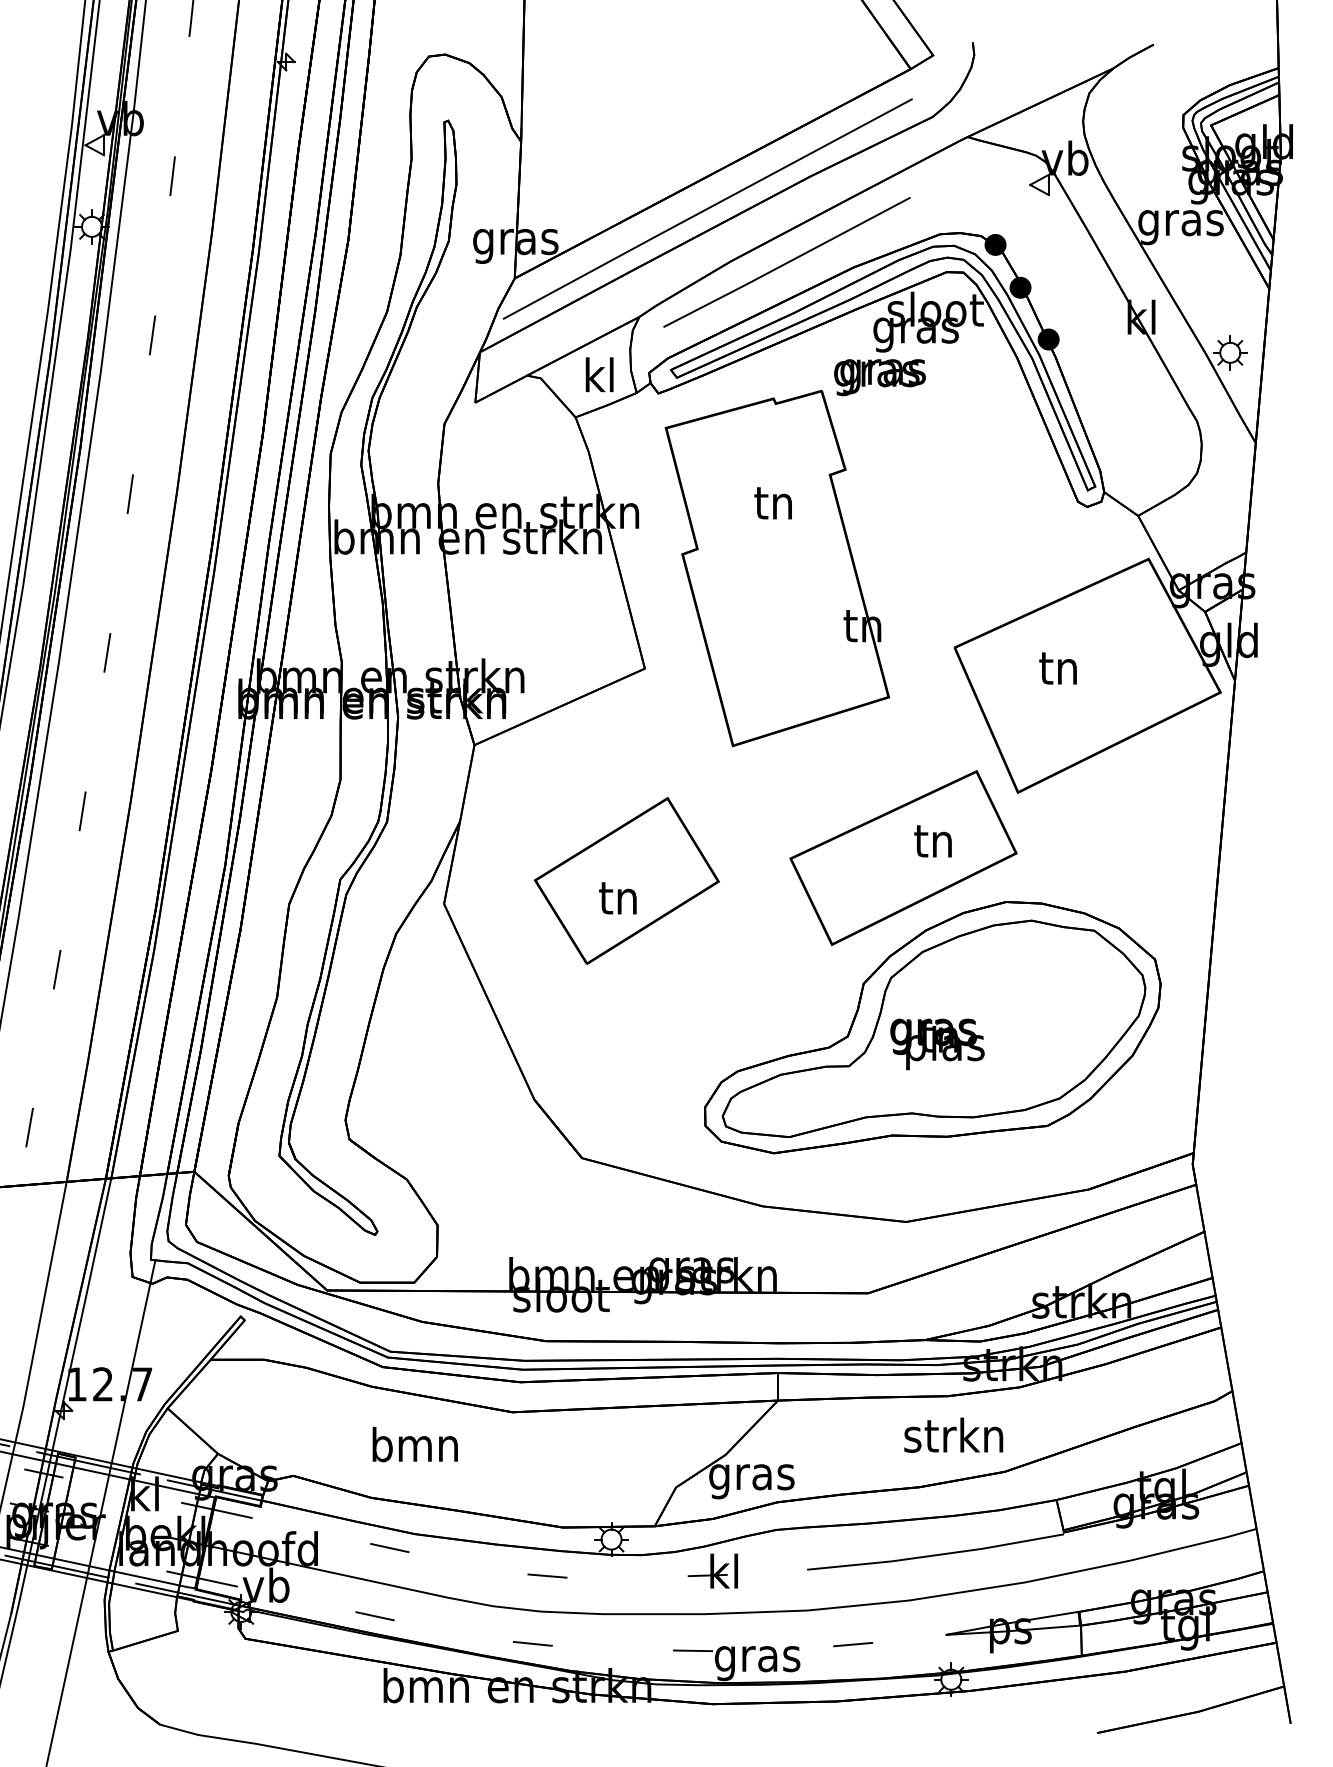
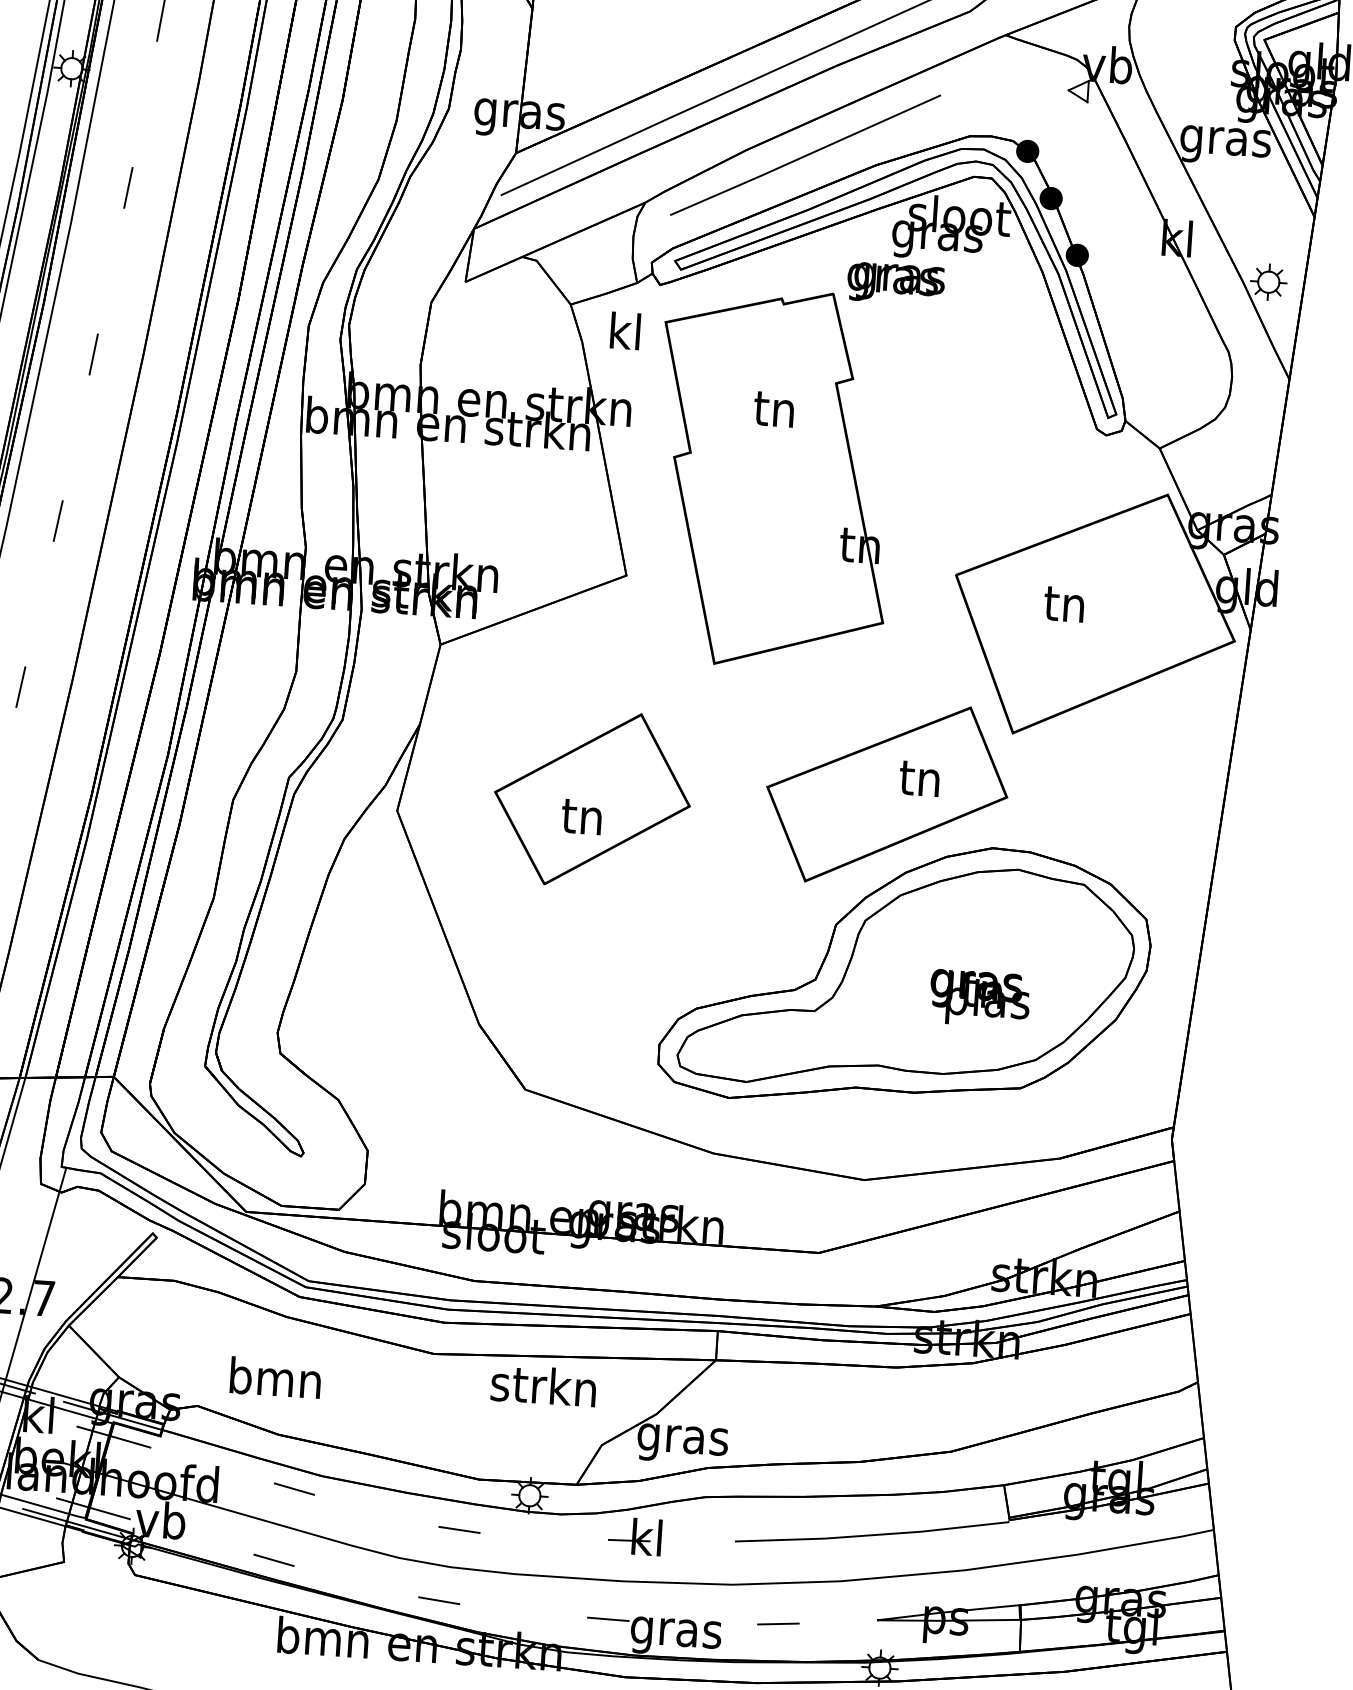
text: (599, 374) -> (625, 330), moved
text: (937, 1044) -> (979, 998), moved
text: (953, 1434) -> (543, 1384), moved
text: (414, 1444) -> (274, 1377), moved

